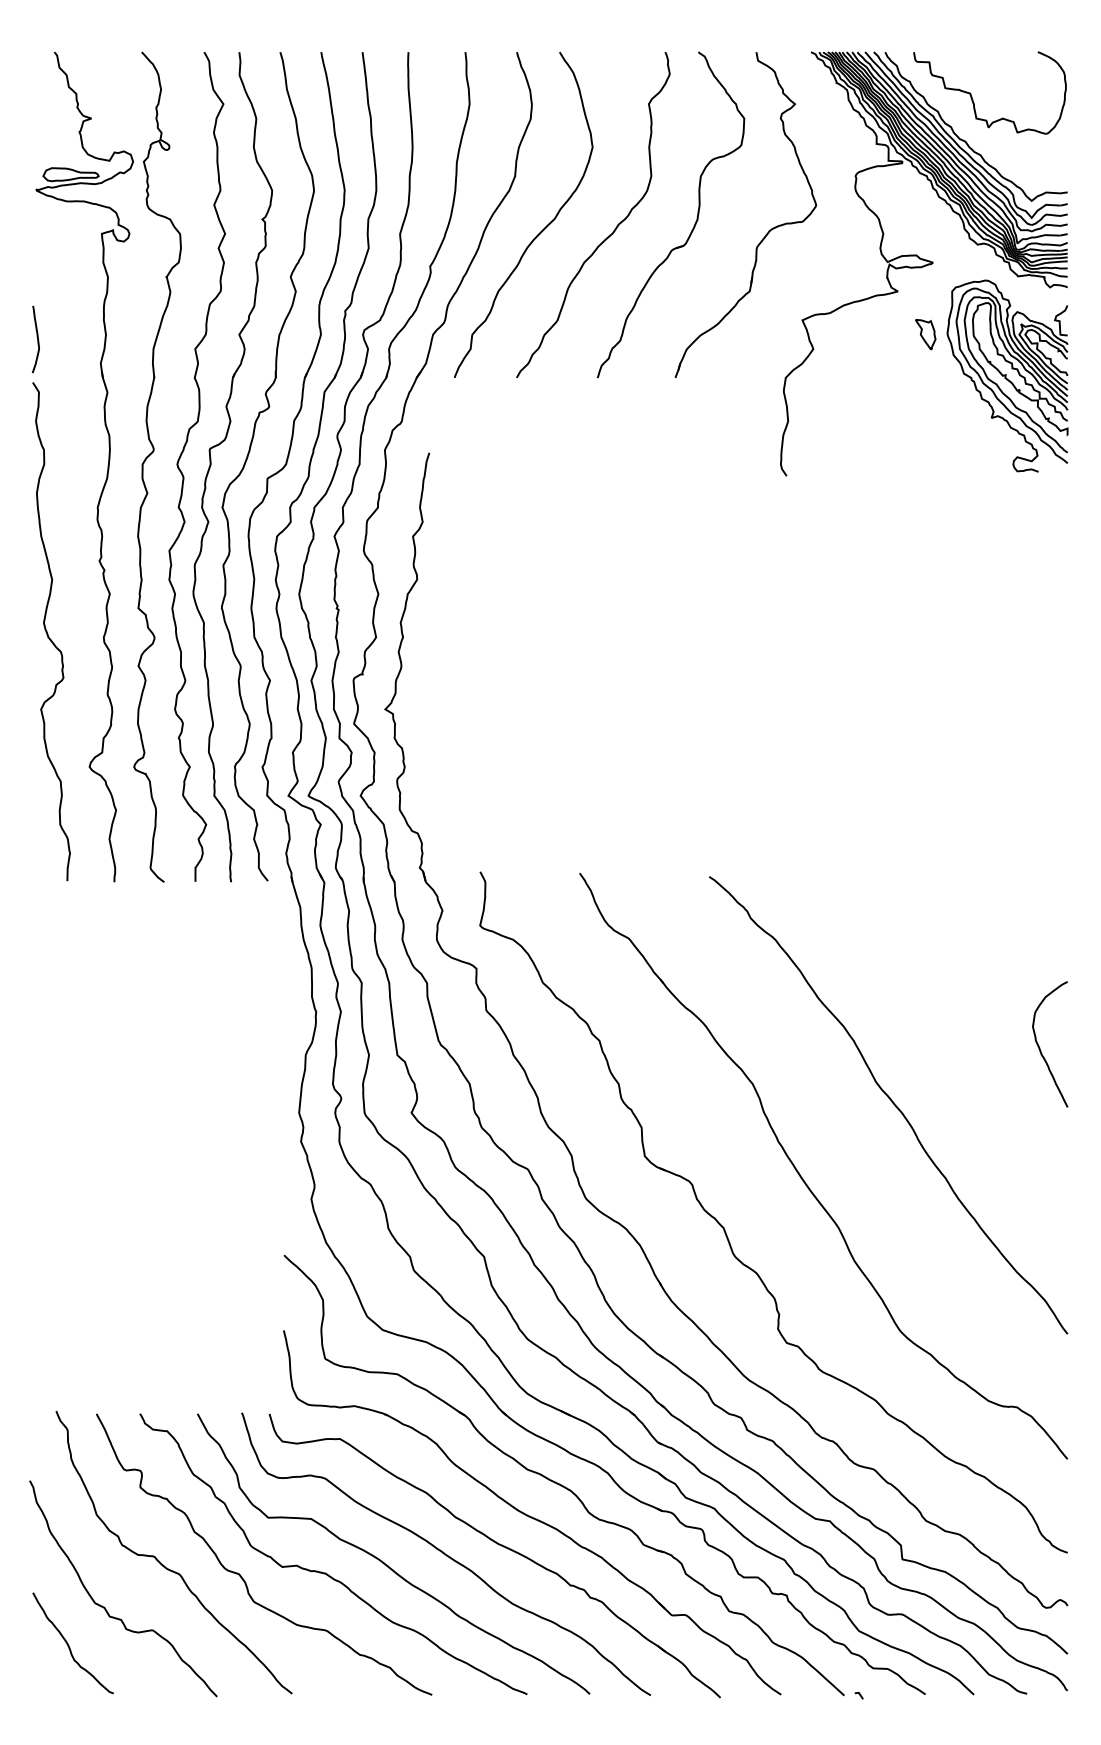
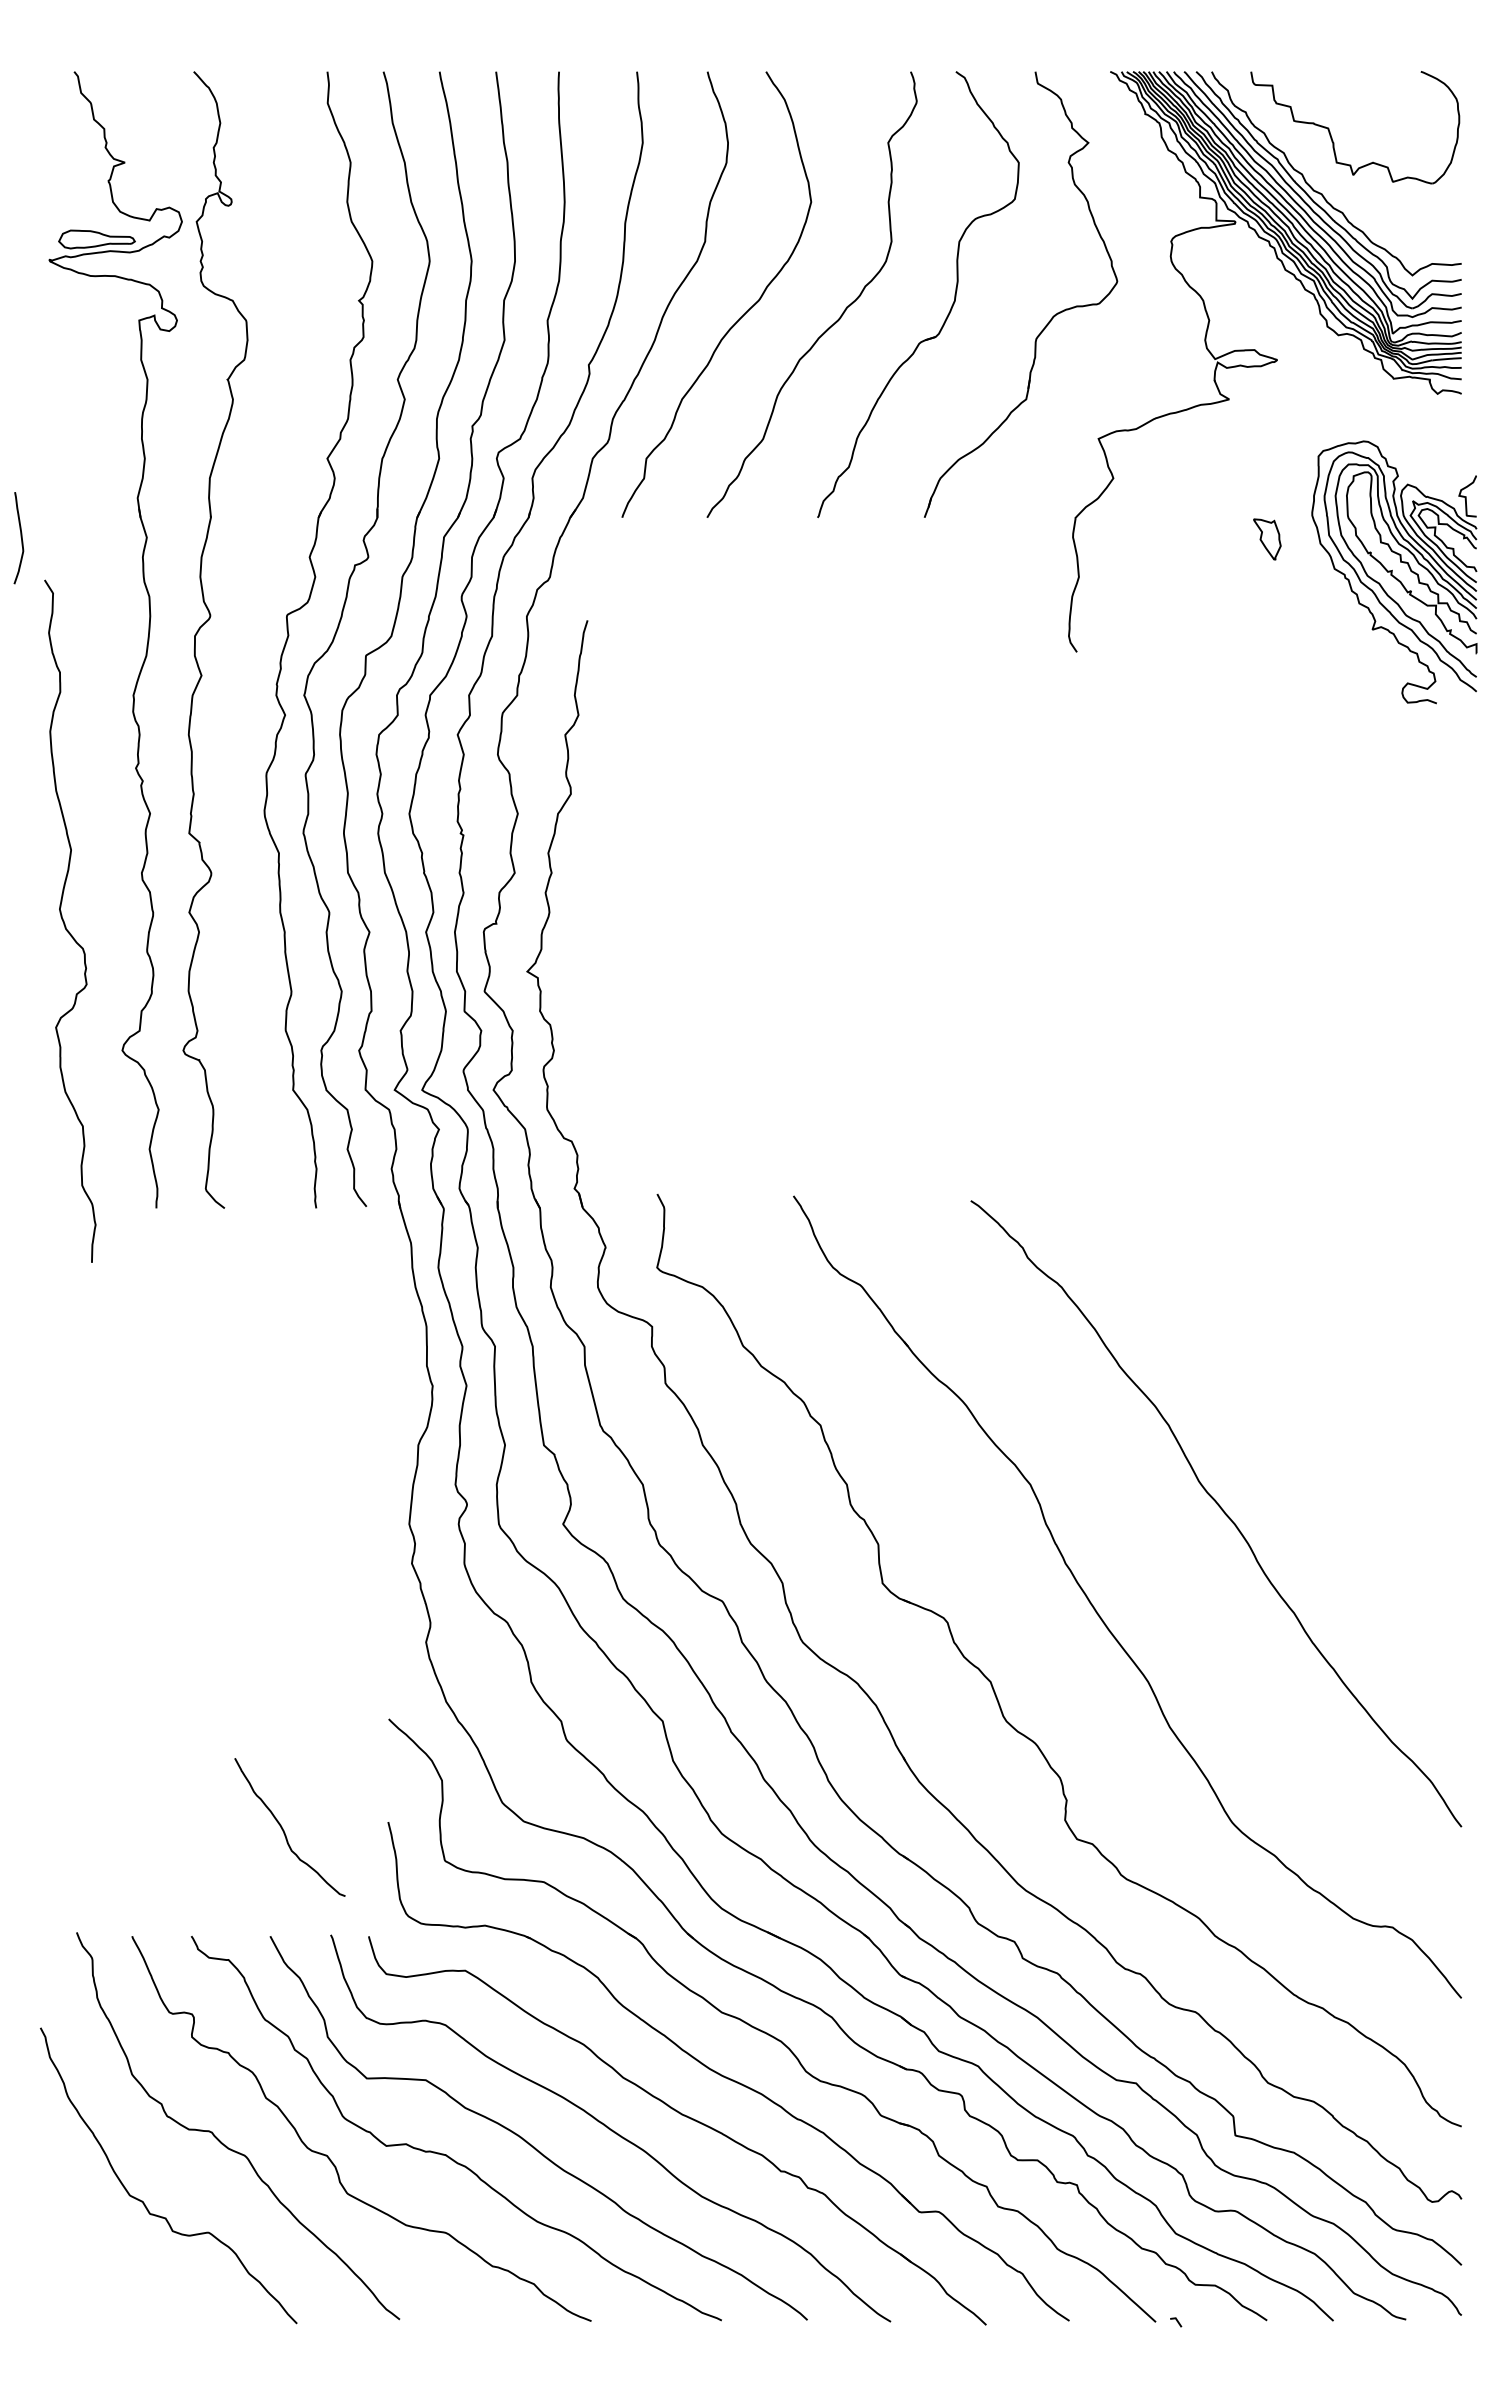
part: (925, 334) -> (1267, 539), moved
curve: (37, 339) -> (20, 537), moved
part: (1007, 376) -> (1394, 572), moved
part: (183, 474) -> (250, 649), removed
curve: (48, 633) -> (65, 923), moved
curve: (1040, 1048) -> (1424, 1436), removed
curve: (69, 1645) -> (284, 1830), moved

